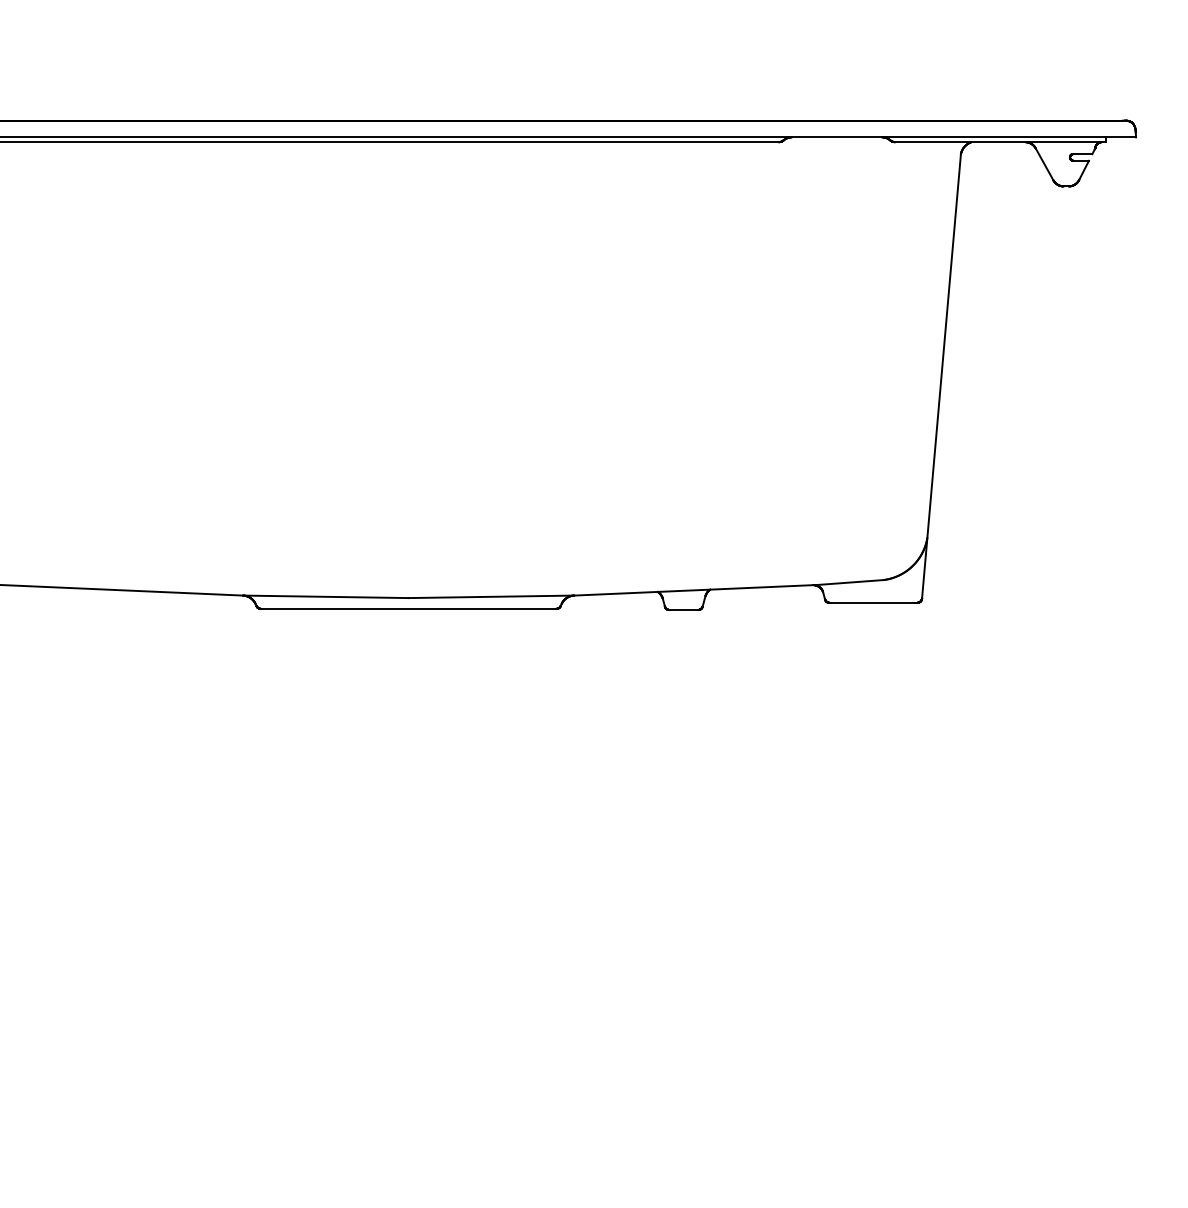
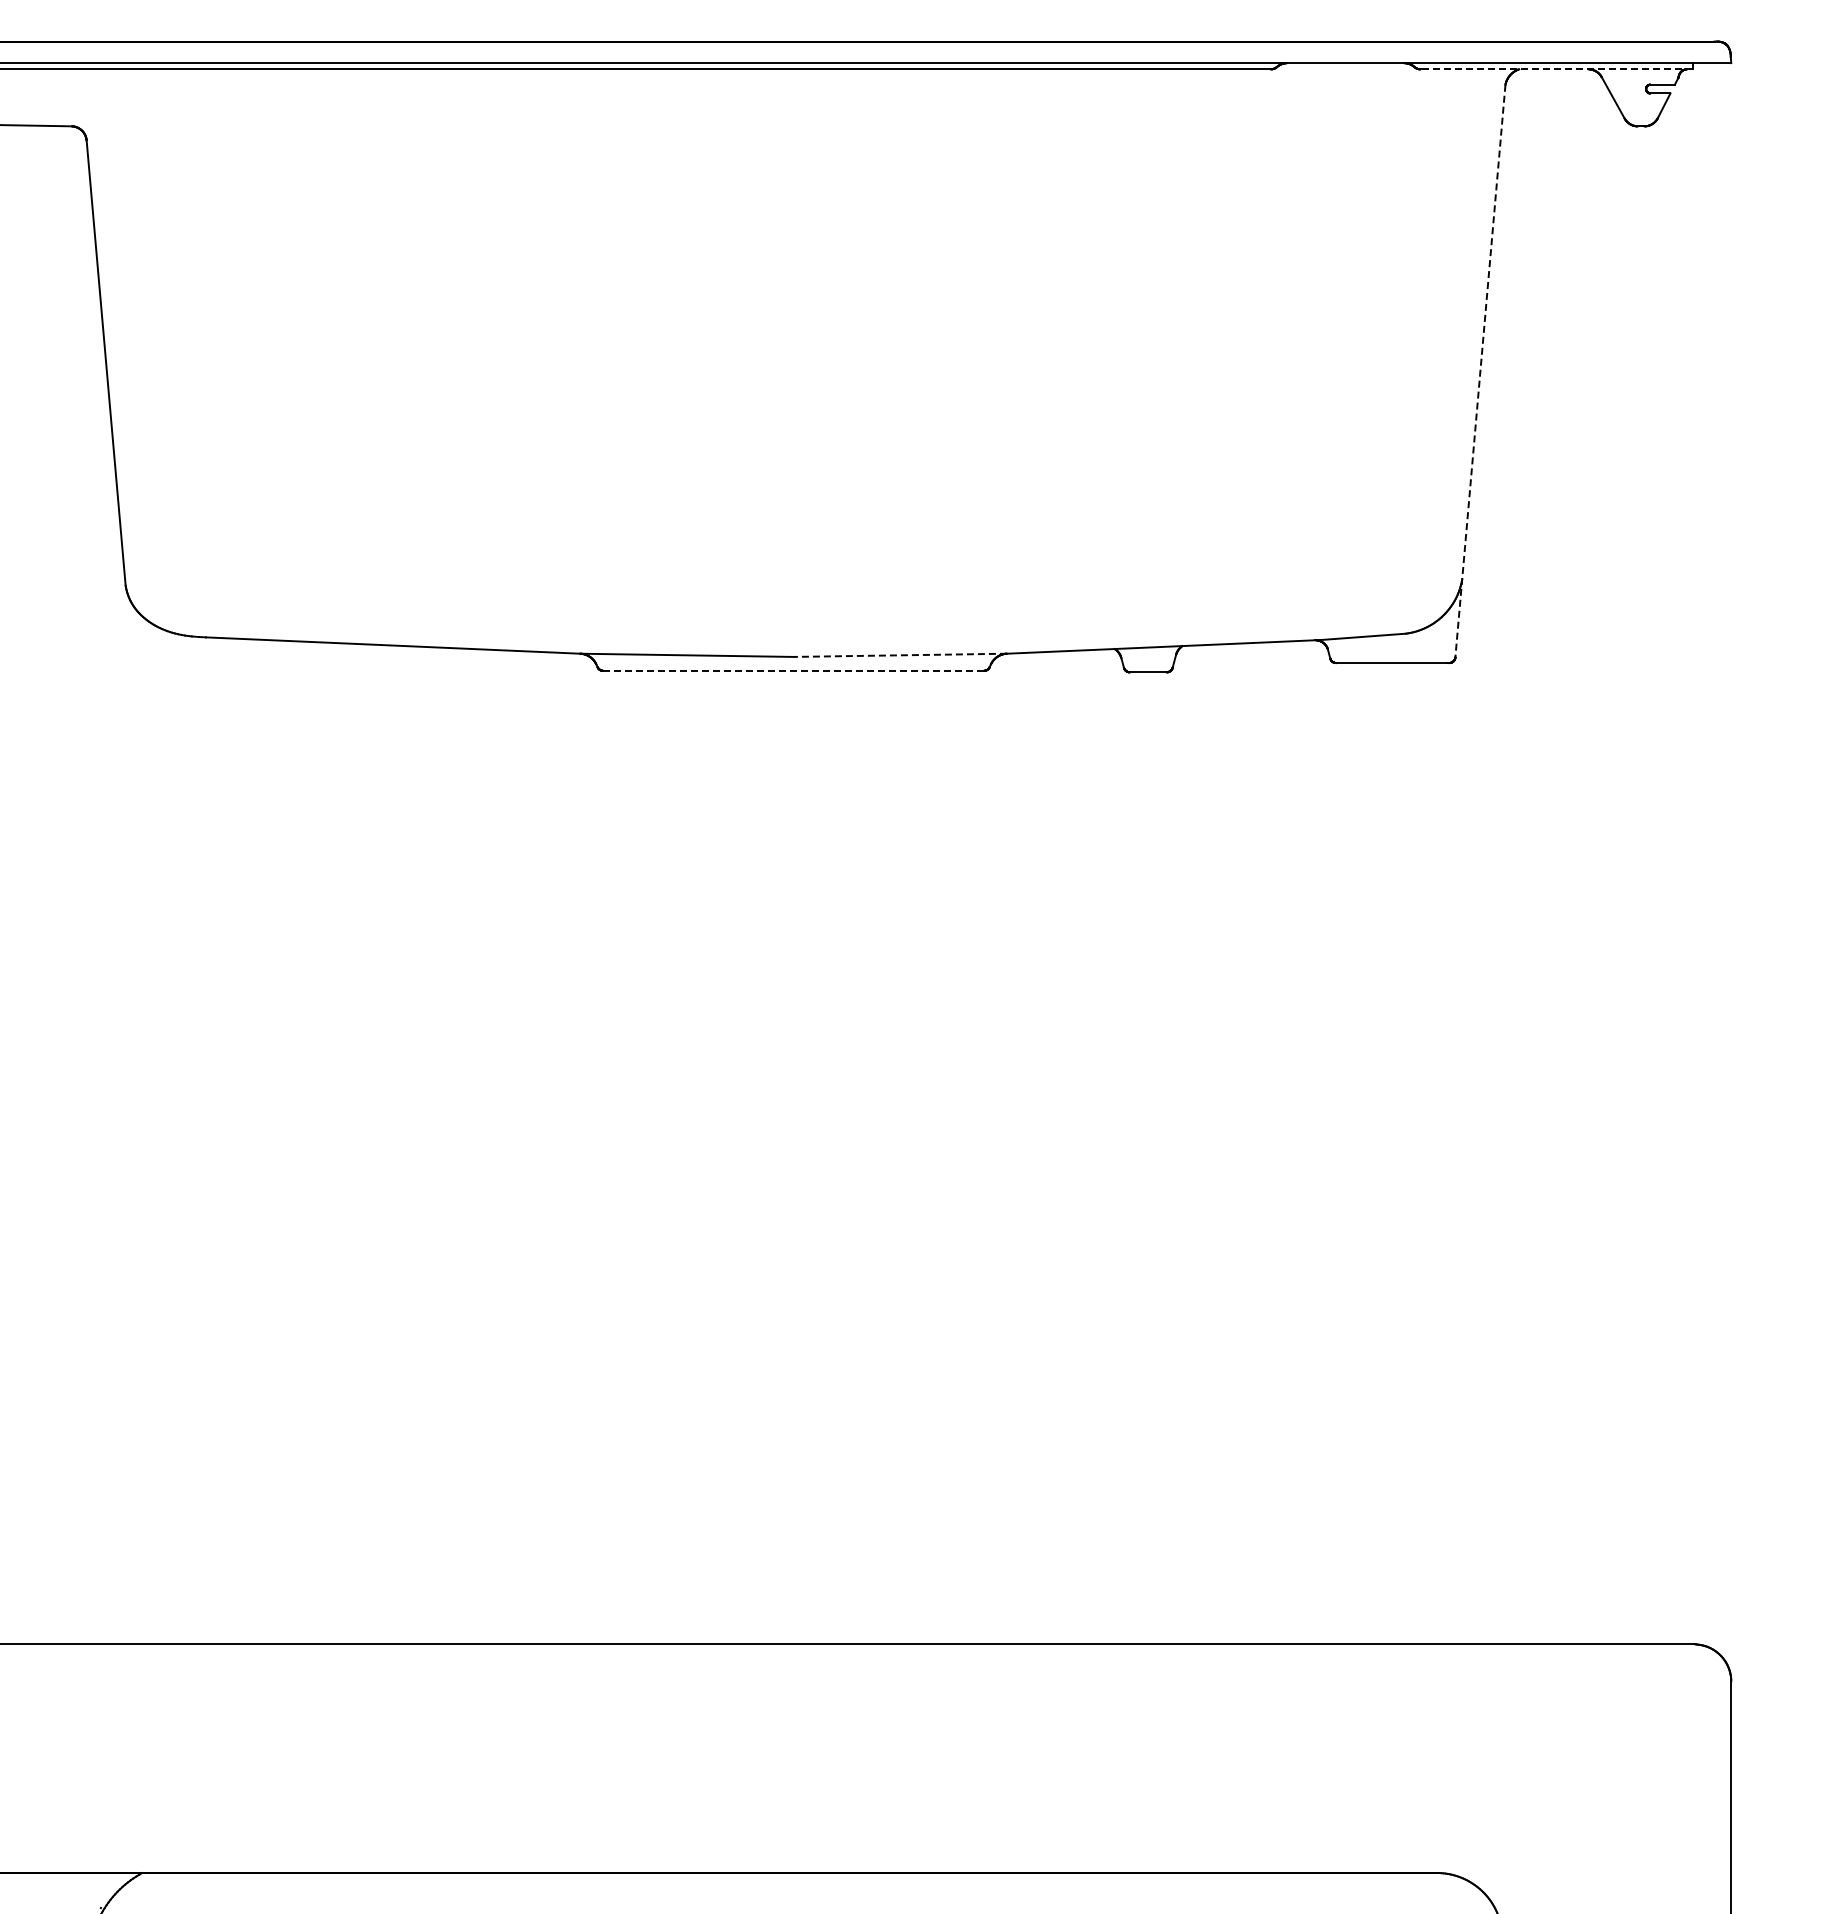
line: (1000, 142) -> (1556, 69), solid -> dashed
line: (941, 376) -> (1480, 371), solid -> dashed
line: (491, 596) -> (900, 655), solid -> dashed
line: (408, 608) -> (793, 670), solid -> dashed

